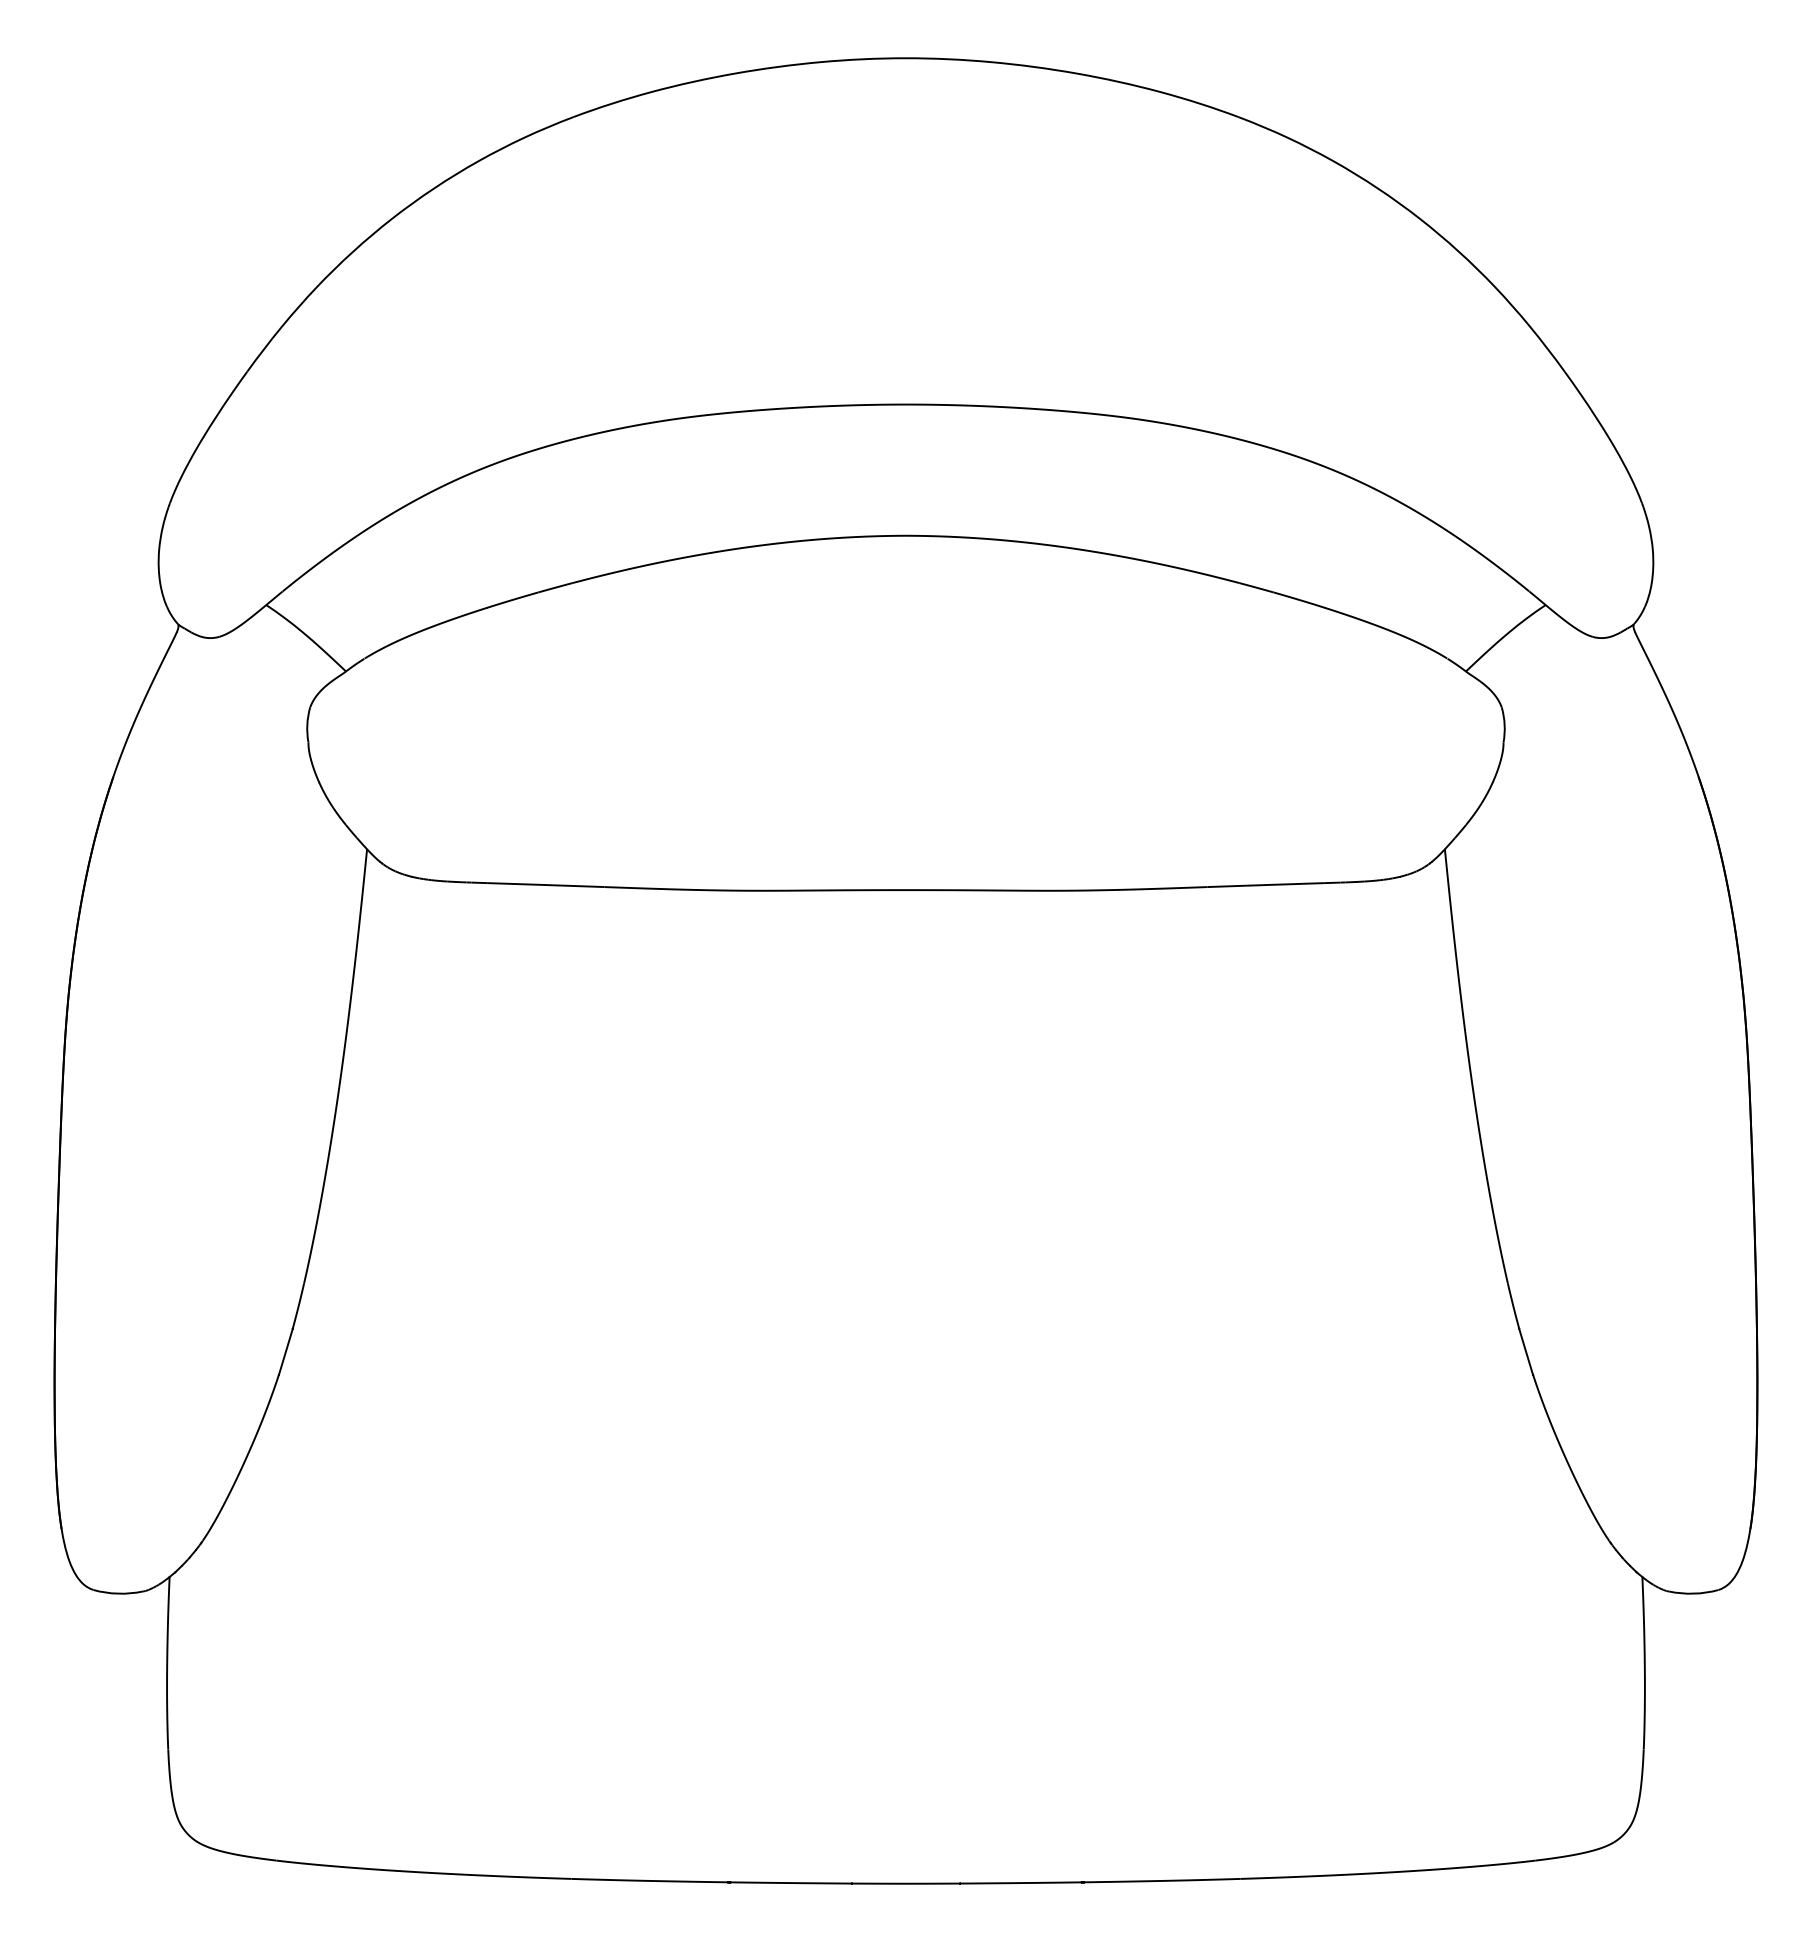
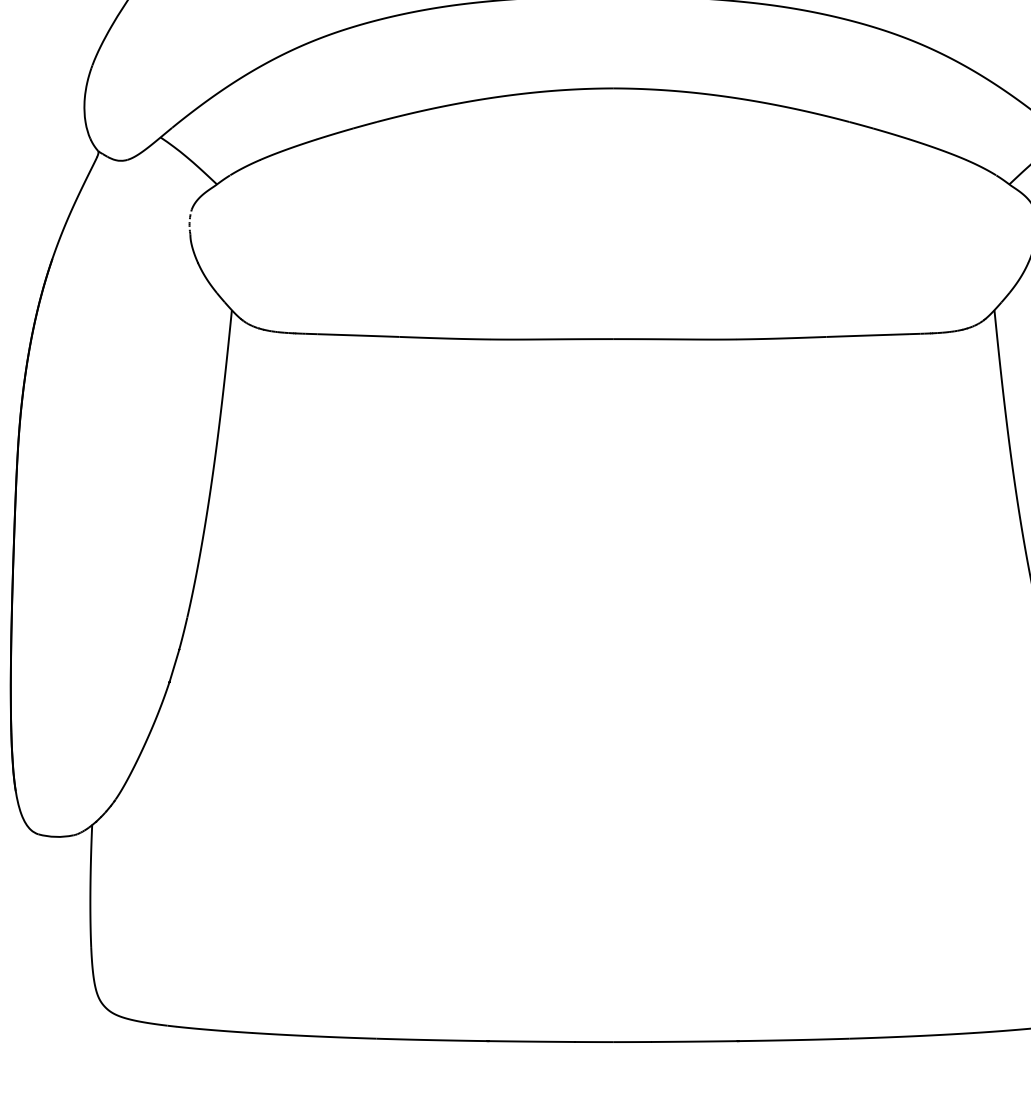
arc: (307, 724) -> (189, 221), solid -> dashed

